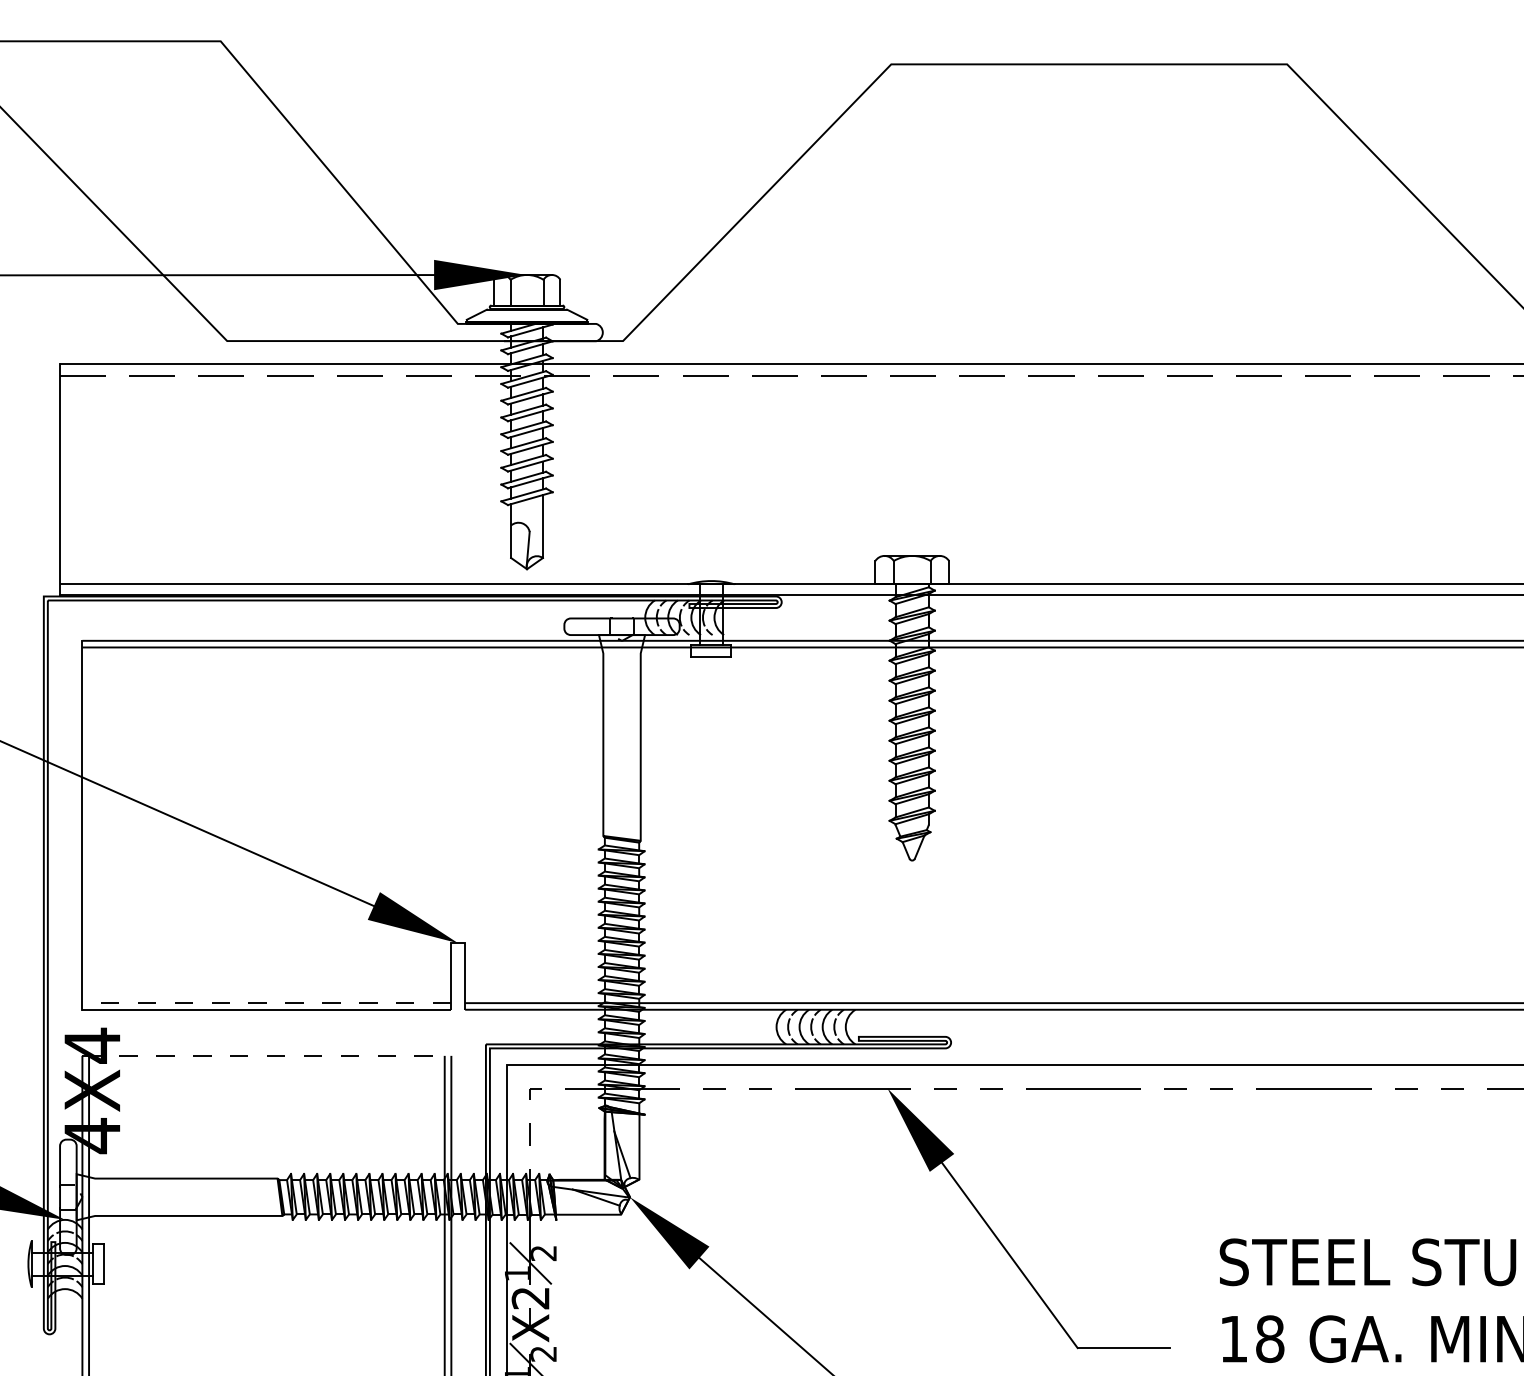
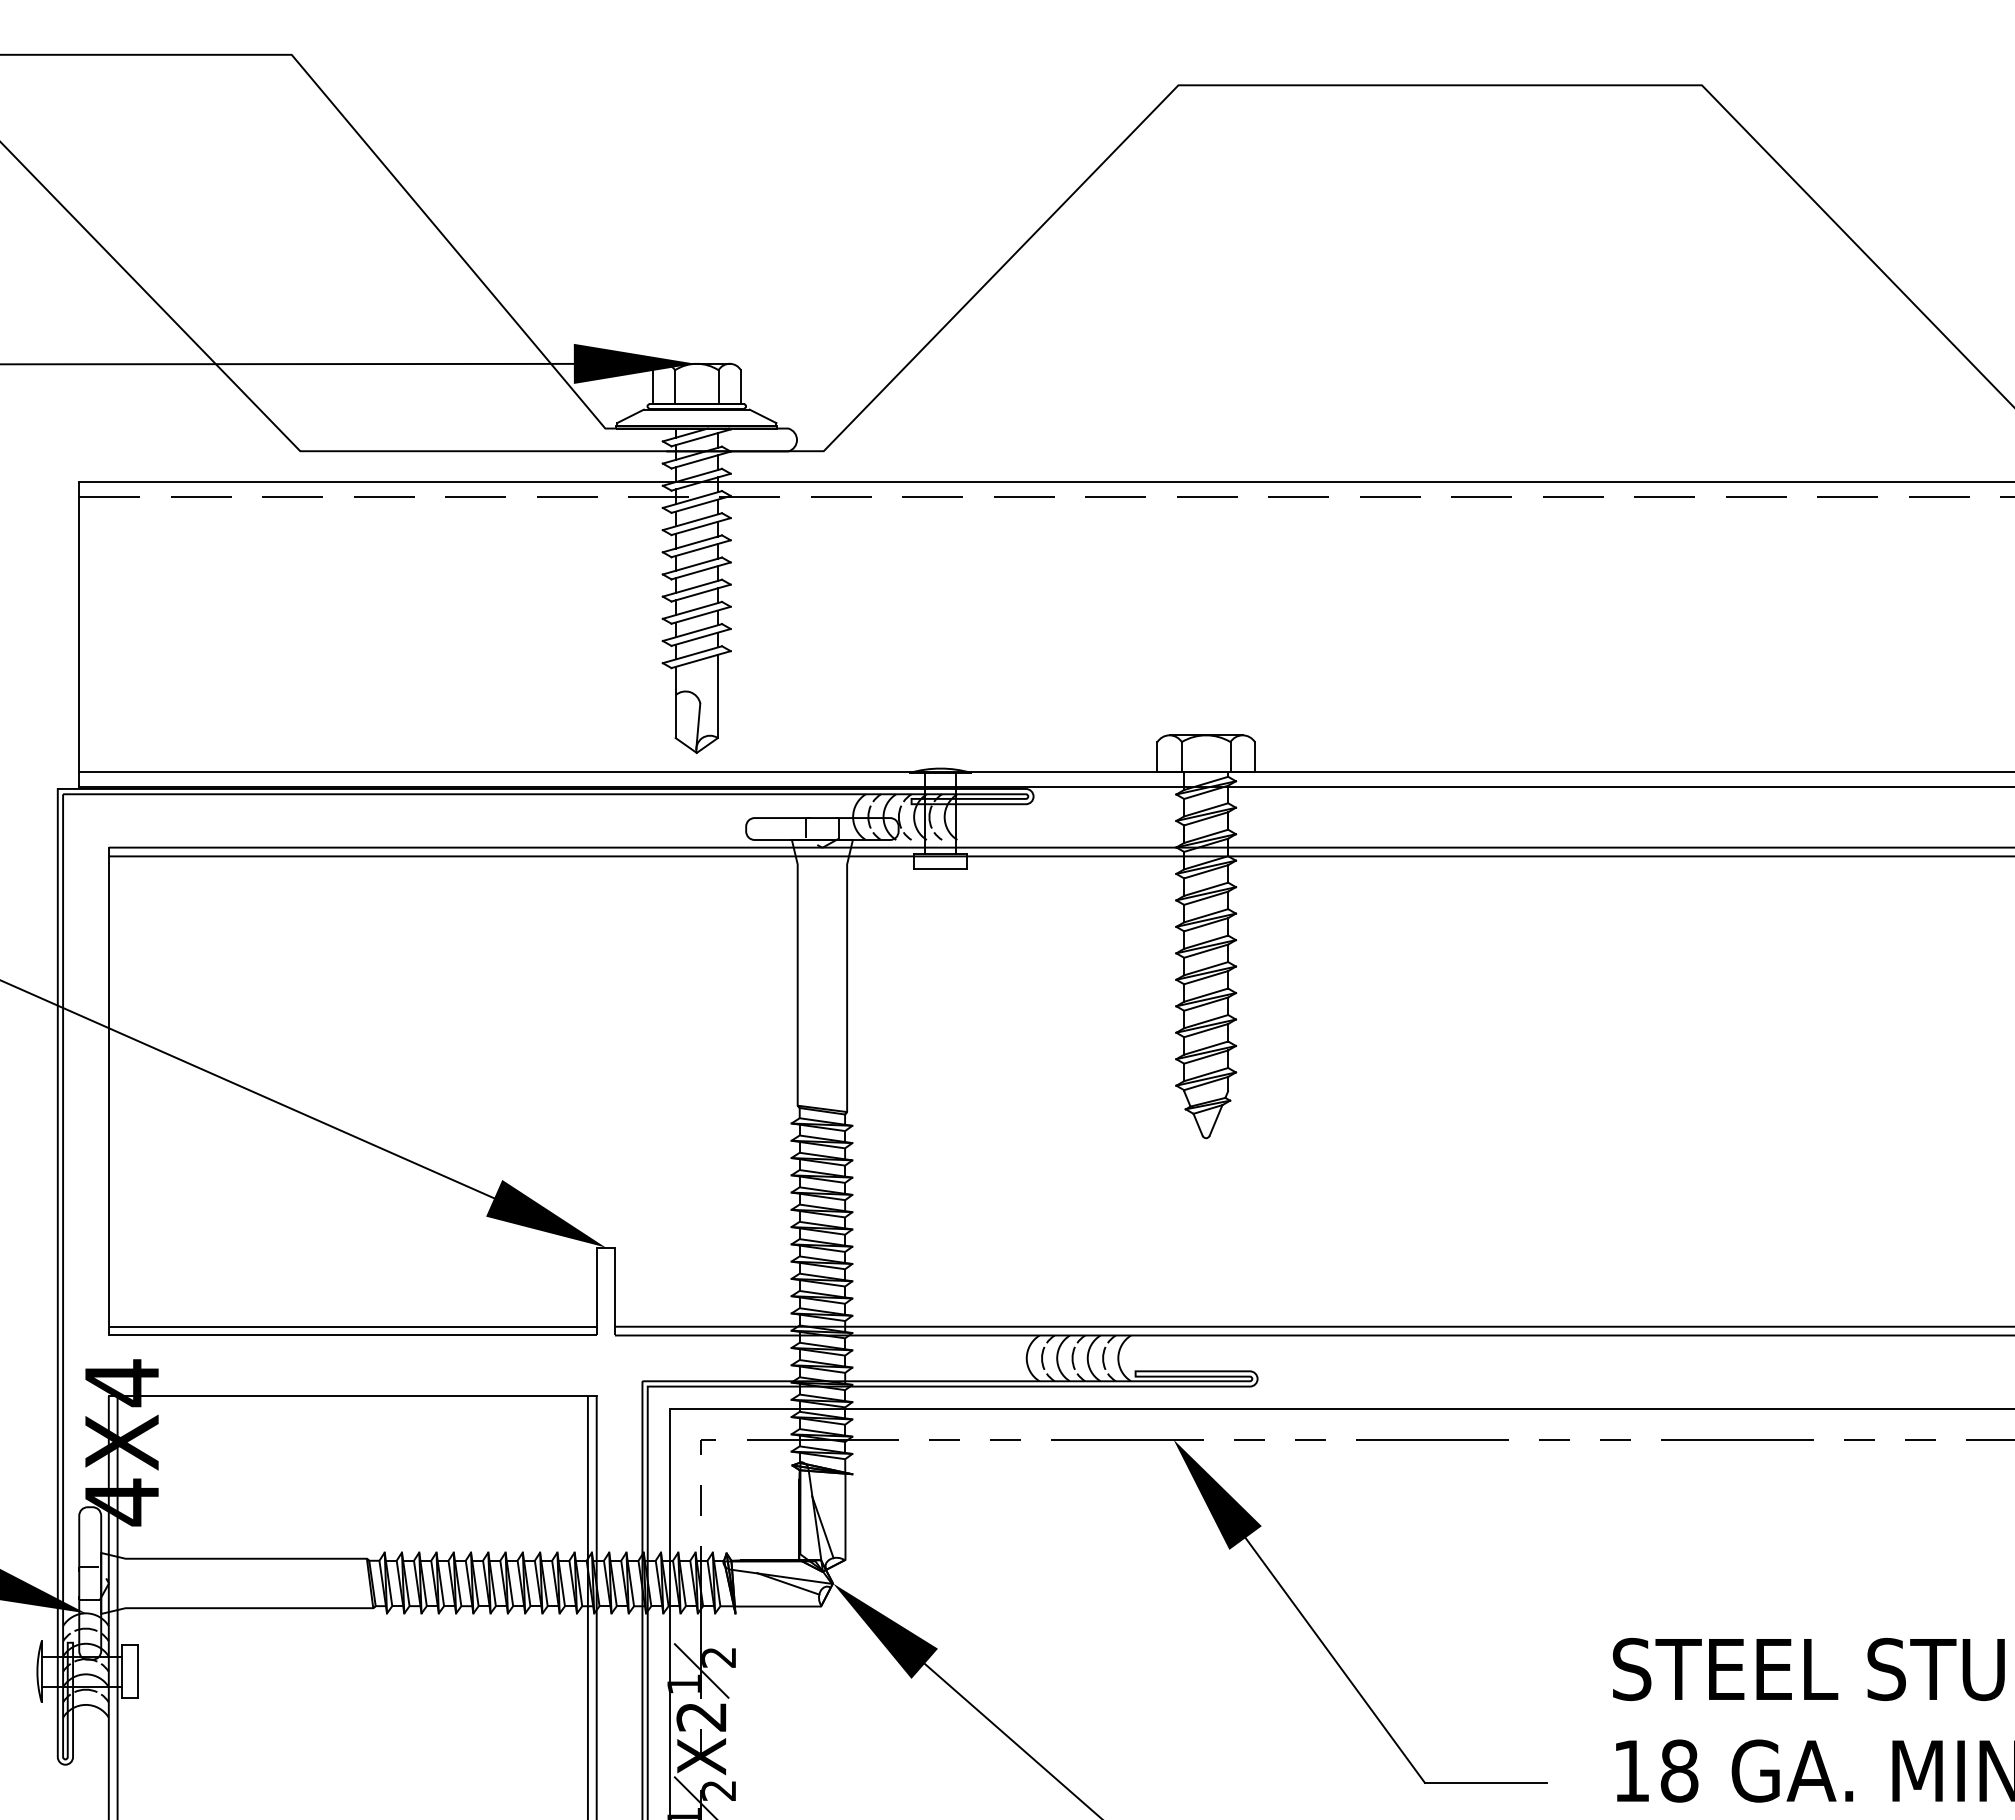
line: (266, 1002) -> (352, 1326), dashed -> solid
line: (266, 1055) -> (352, 1396), dashed -> solid

